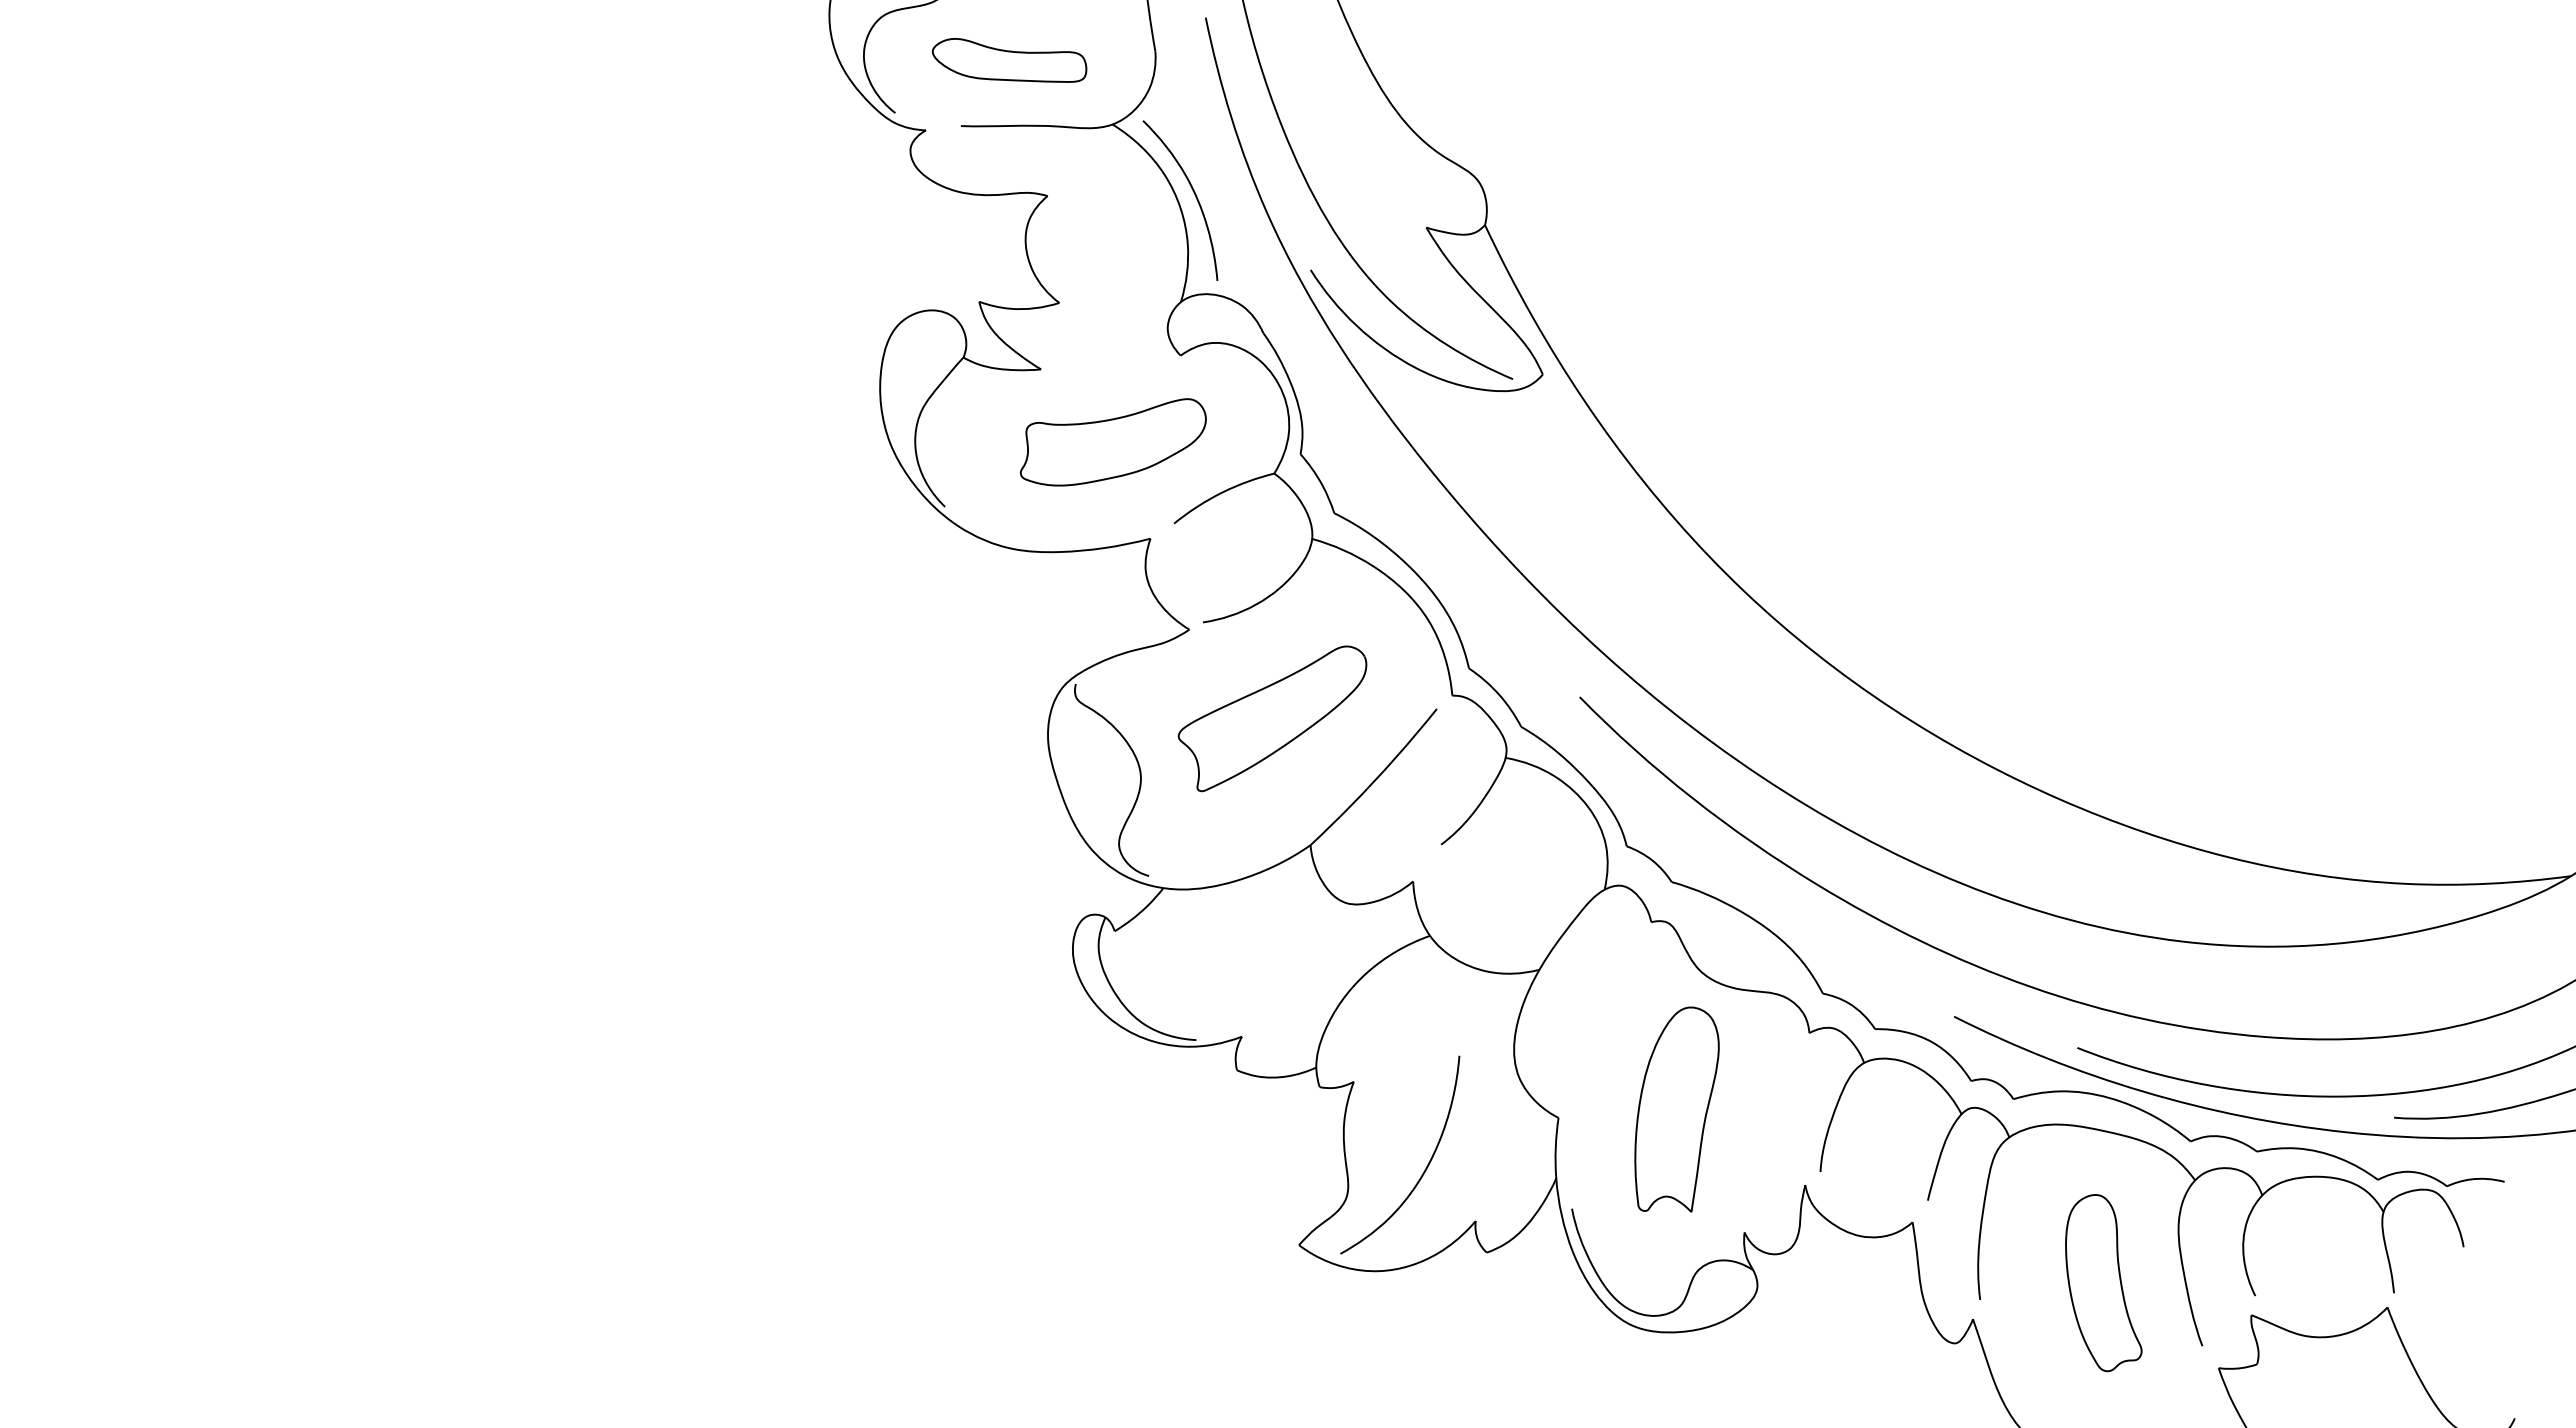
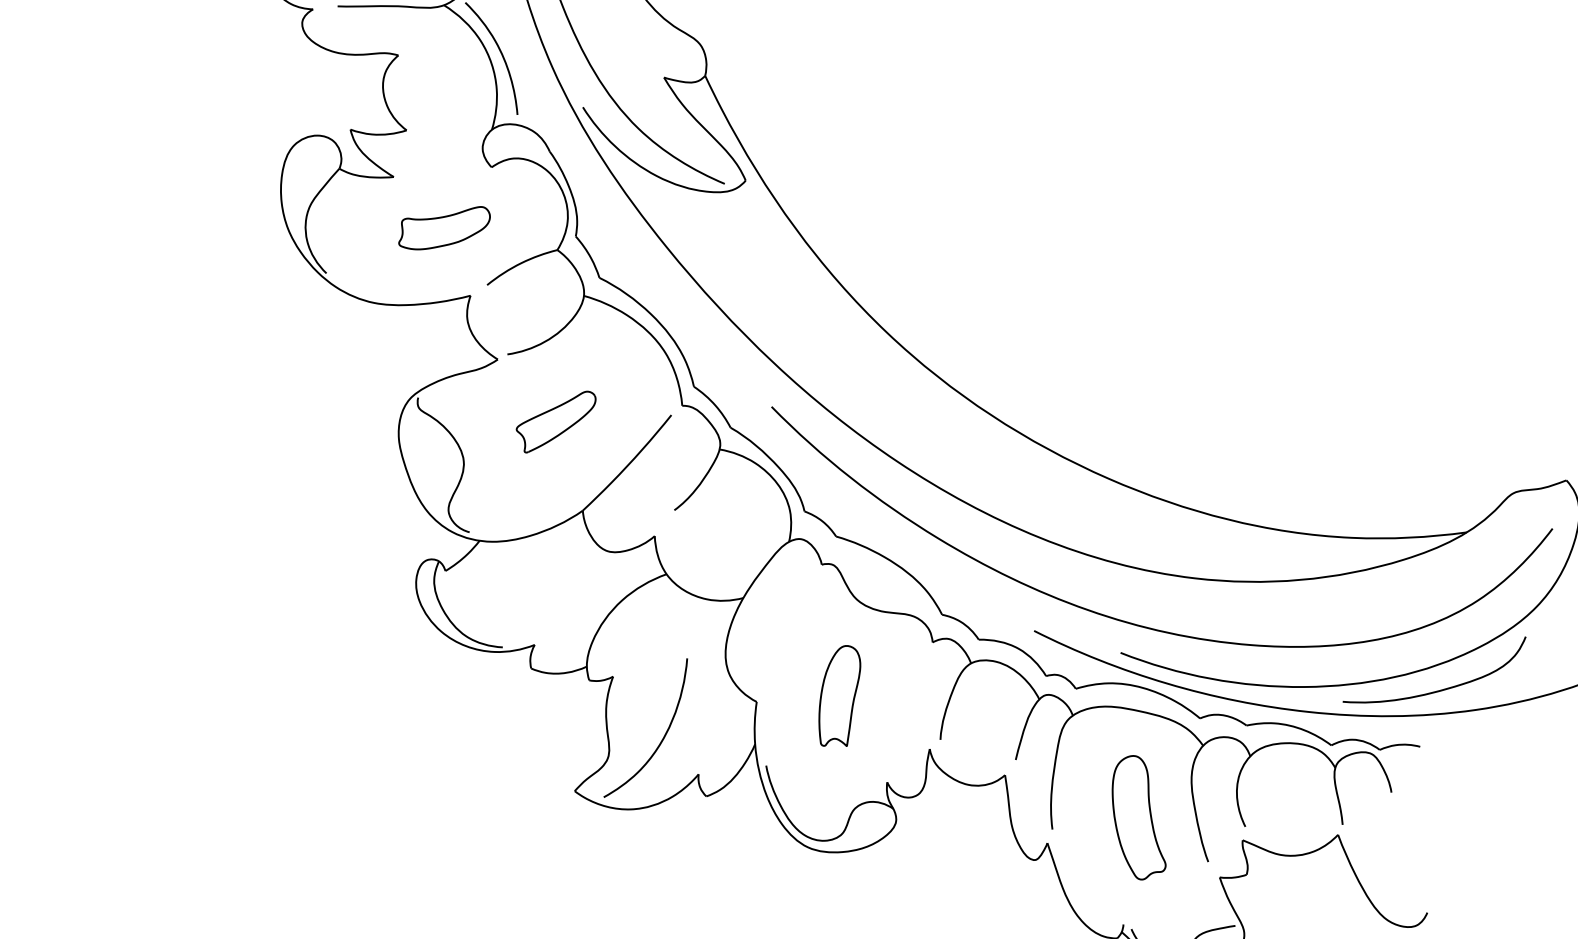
part: (1113, 442) -> (444, 228), size x0.7
part: (1272, 718) -> (556, 421), size x0.6
part: (1676, 1109) -> (839, 696), size x0.7

